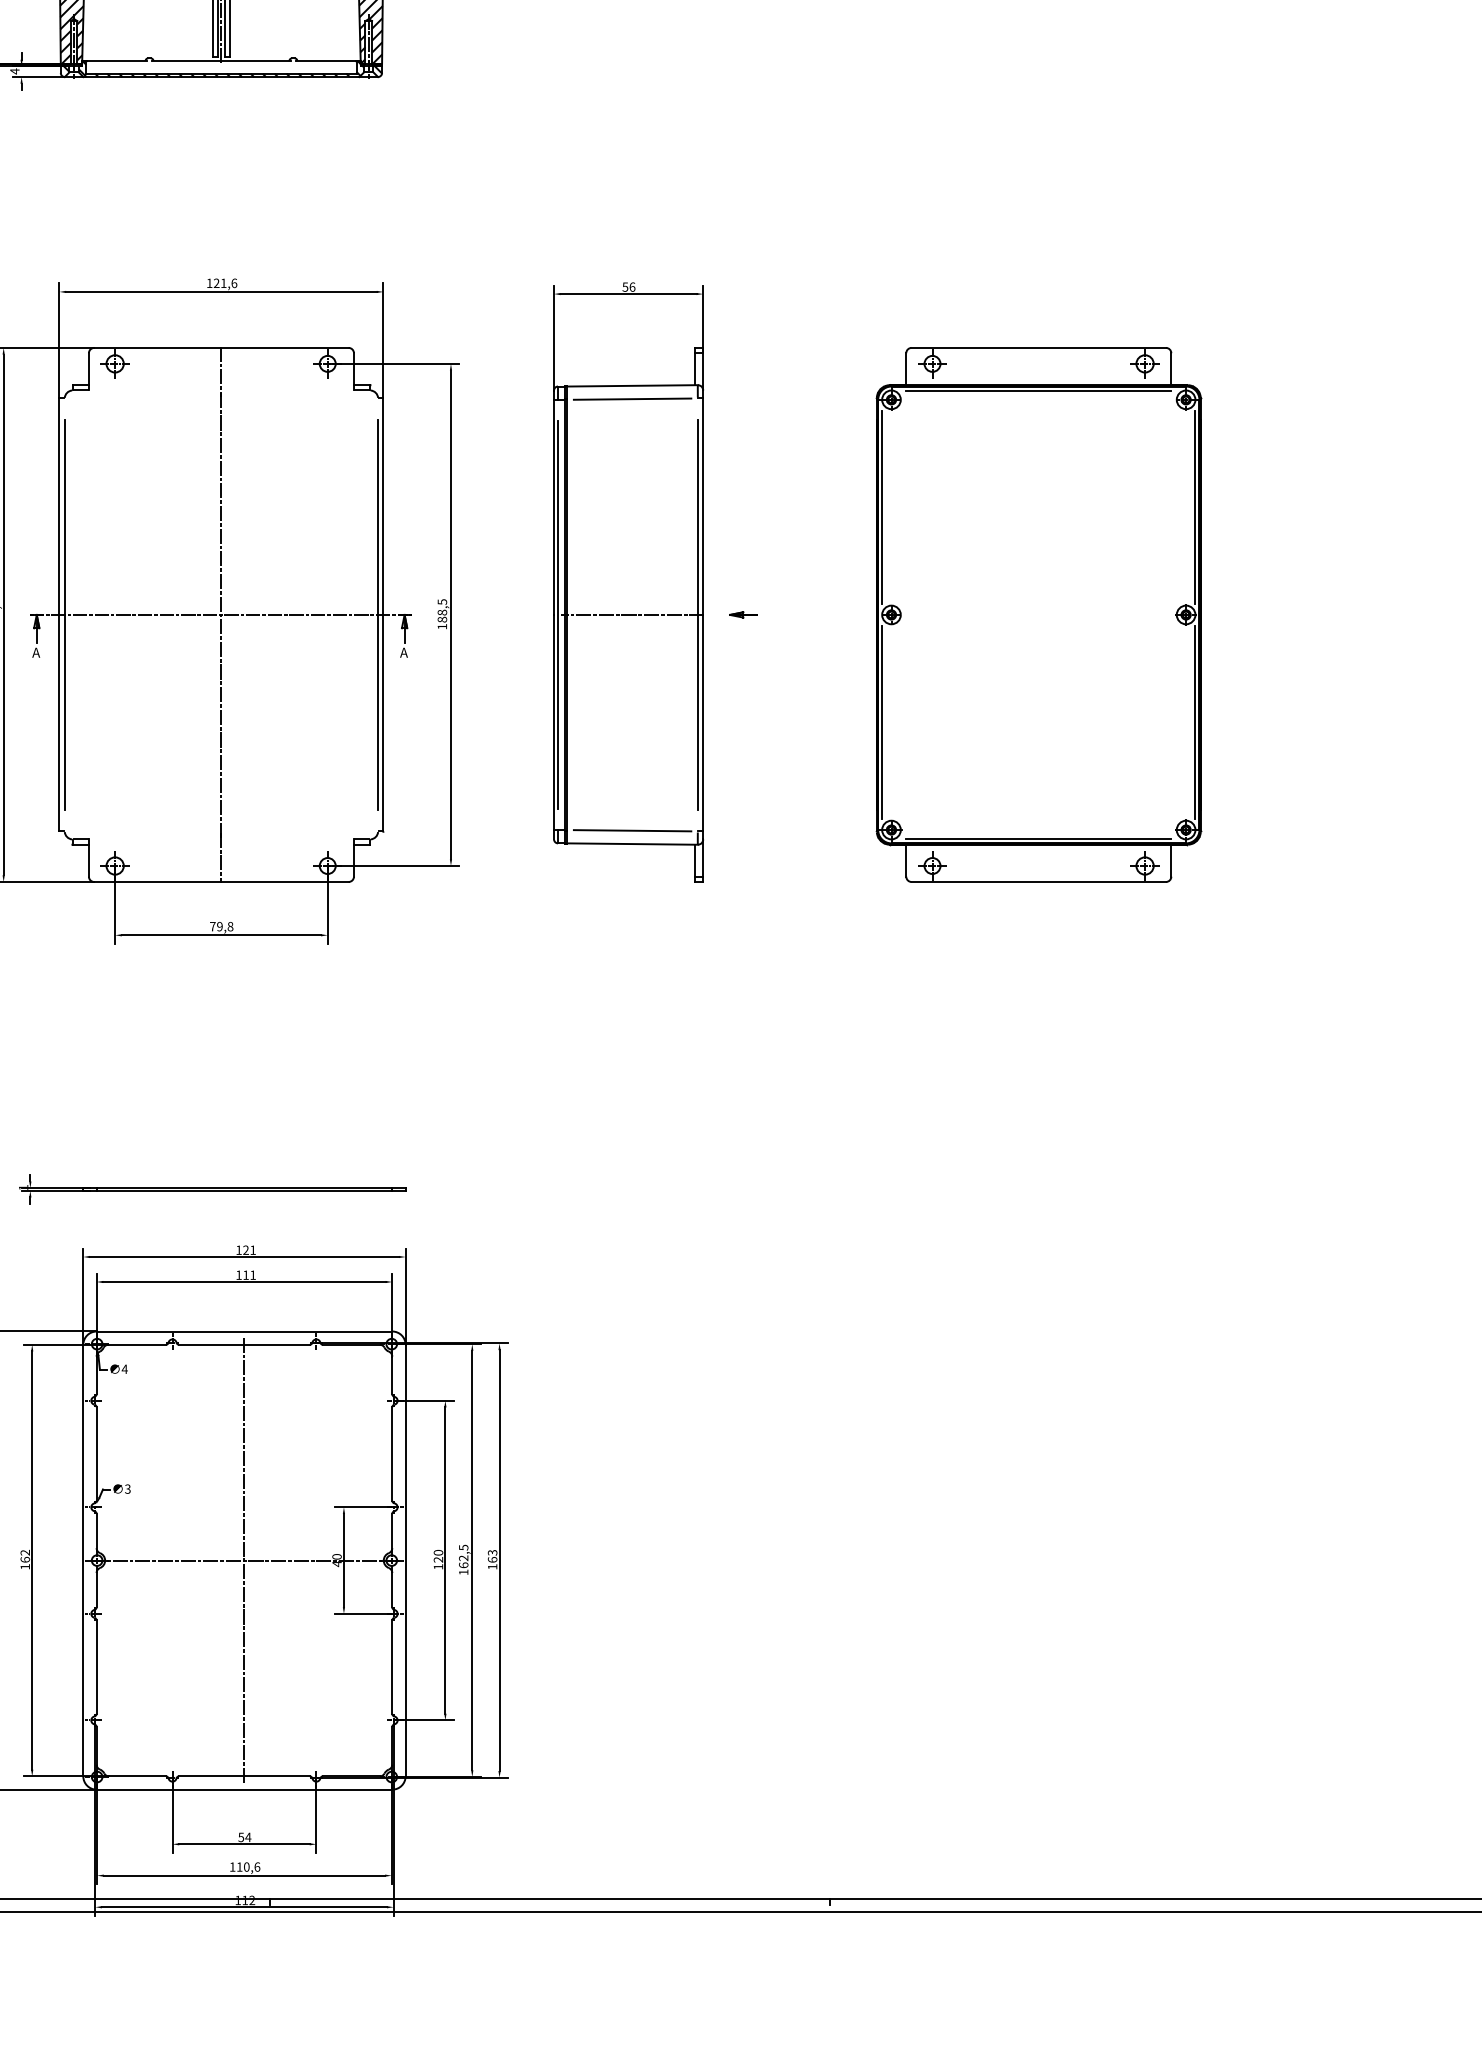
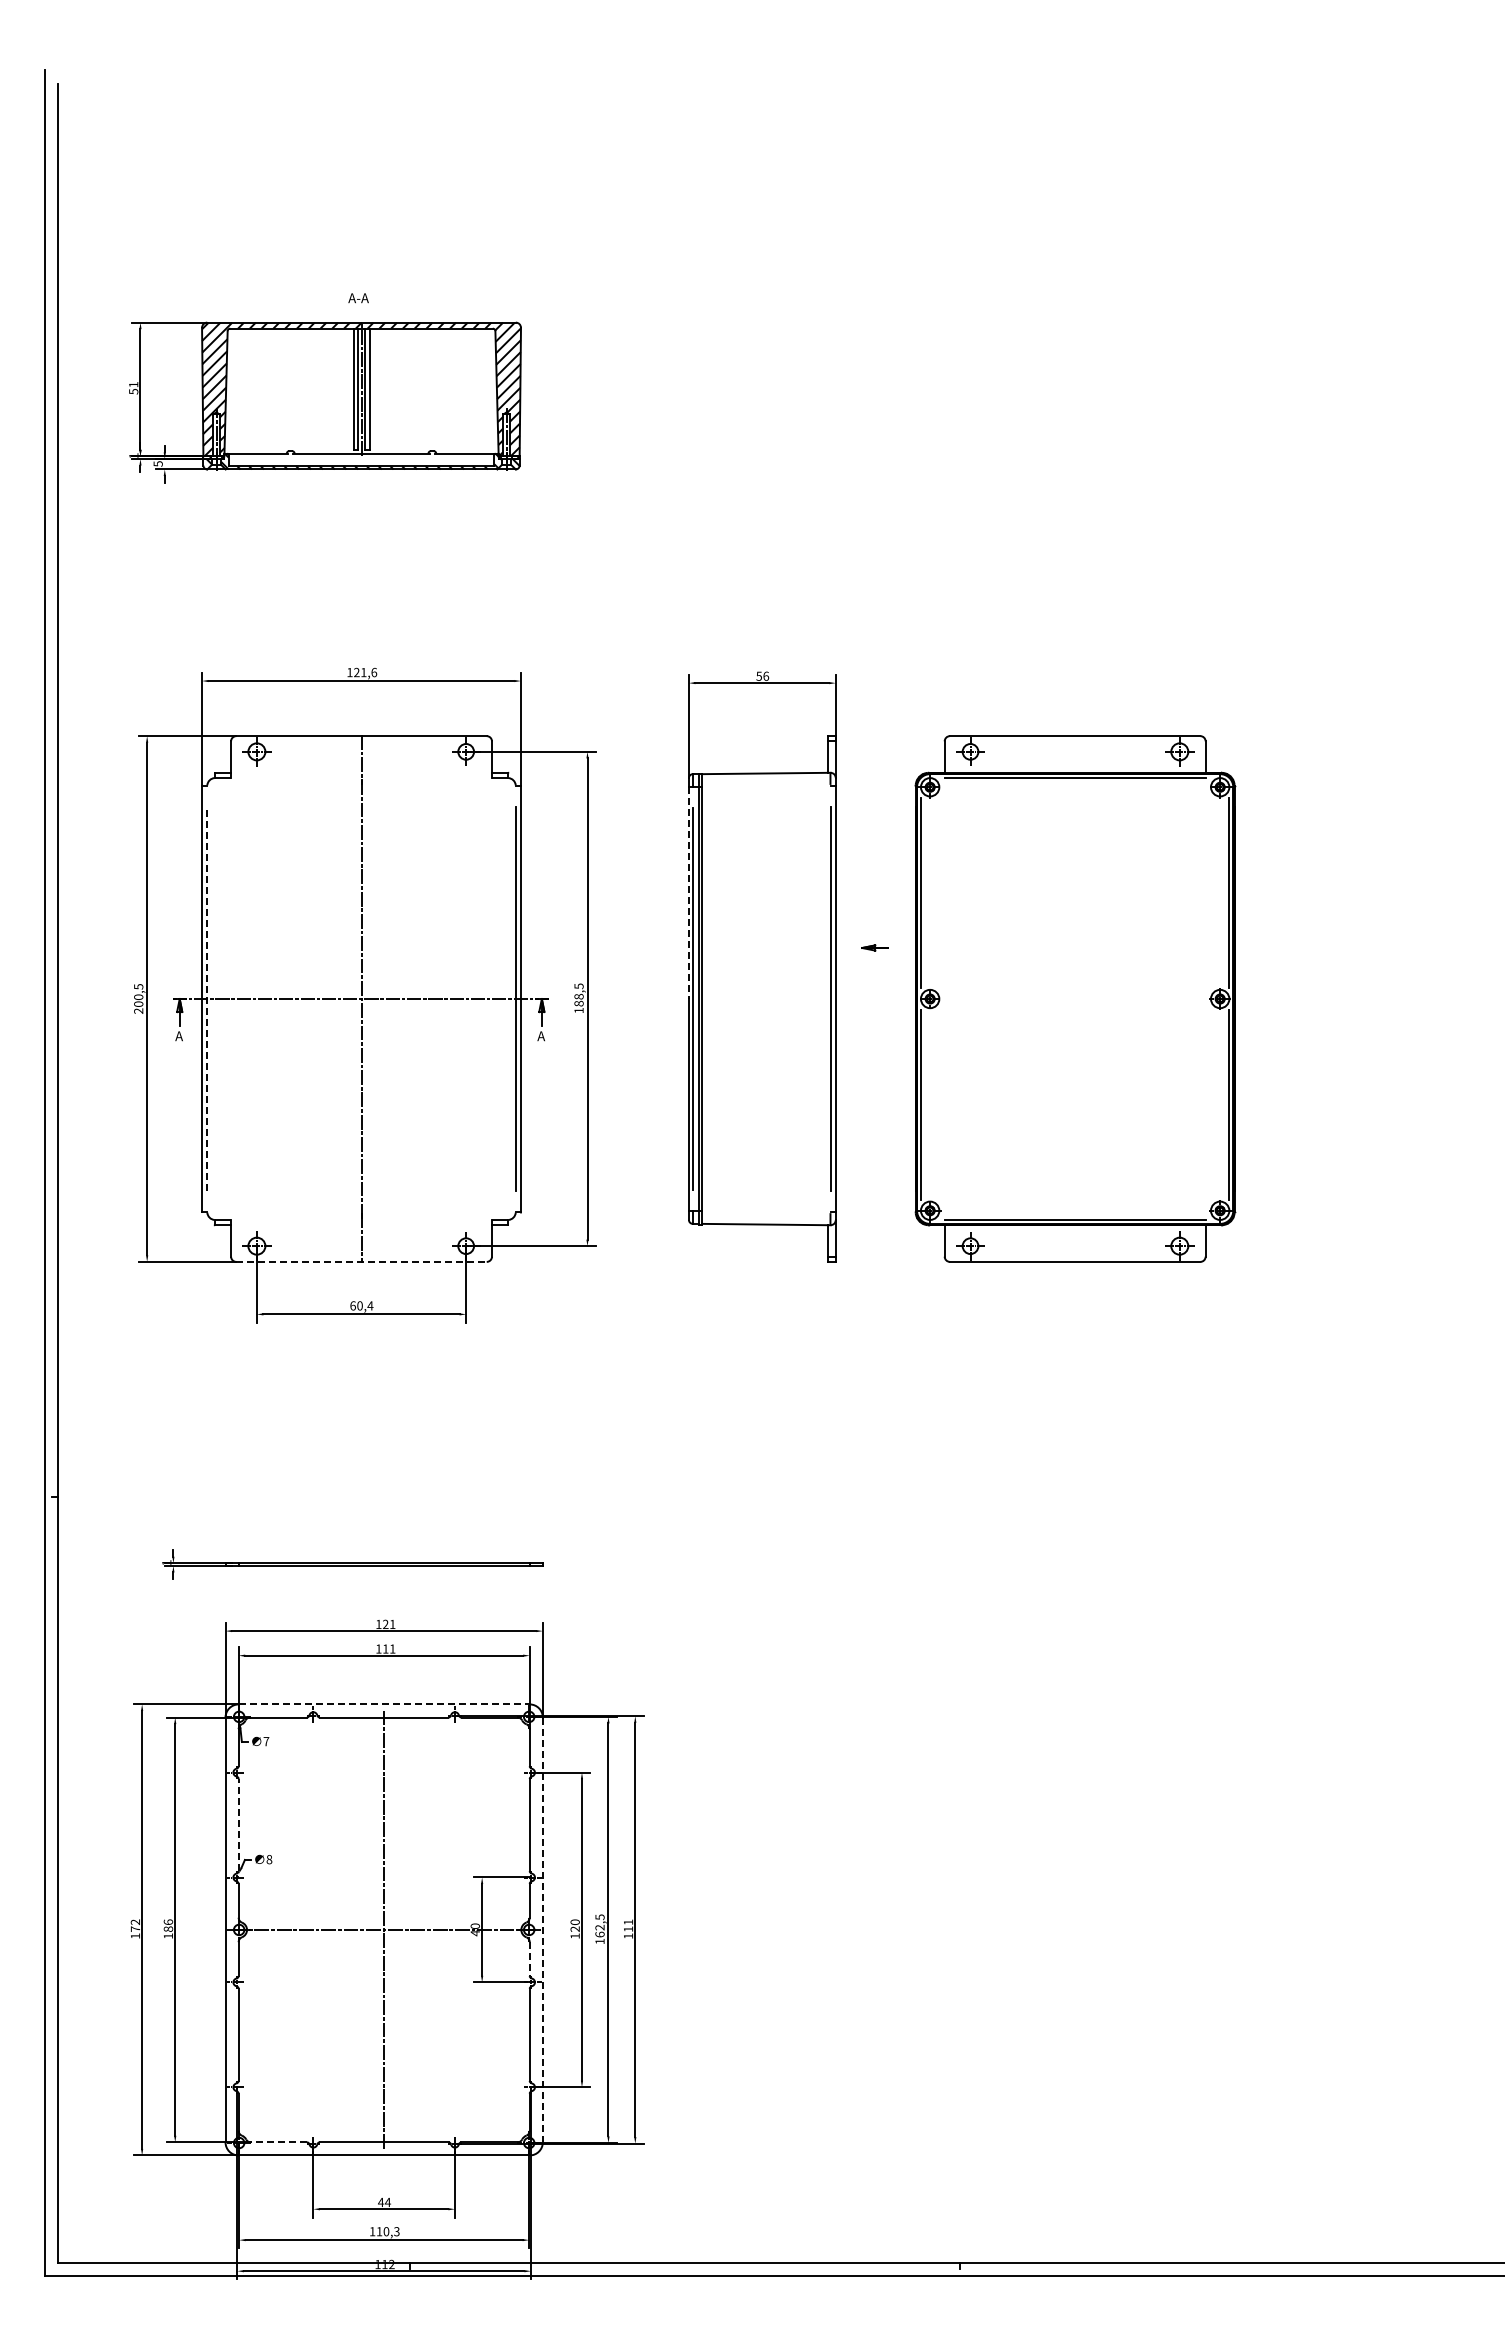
text: (14, 70) -> (157, 463), 4 -> 5
line: (632, 399) -> (766, 786), removed
line: (553, 507) -> (688, 893), solid -> dashed
part: (742, 614) -> (874, 947), moved
part: (1039, 614) -> (1075, 998), moved
line: (64, 615) -> (207, 999), solid -> dashed
line: (632, 615) -> (766, 999), removed
line: (632, 830) -> (766, 1211), removed
line: (222, 881) -> (362, 1261), solid -> dashed
text: (221, 926) -> (361, 1305), 79,8 -> 60,4
line: (244, 1331) -> (384, 1704), solid -> dashed
text: (124, 1369) -> (266, 1741), 4 -> 7
line: (96, 1453) -> (238, 1824), solid -> dashed
text: (127, 1489) -> (269, 1859), 3 -> 8
text: (25, 1556) -> (168, 1925), 162 -> 186
text: (492, 1556) -> (628, 1925), 163 -> 111
line: (405, 1561) -> (542, 1930), solid -> dashed
line: (392, 1590) -> (529, 1959), solid -> dashed
line: (137, 1776) -> (278, 2142), solid -> dashed
text: (241, 1837) -> (381, 2202), 54 -> 44
text: (256, 1866) -> (396, 2231), 110,6 -> 110,3

